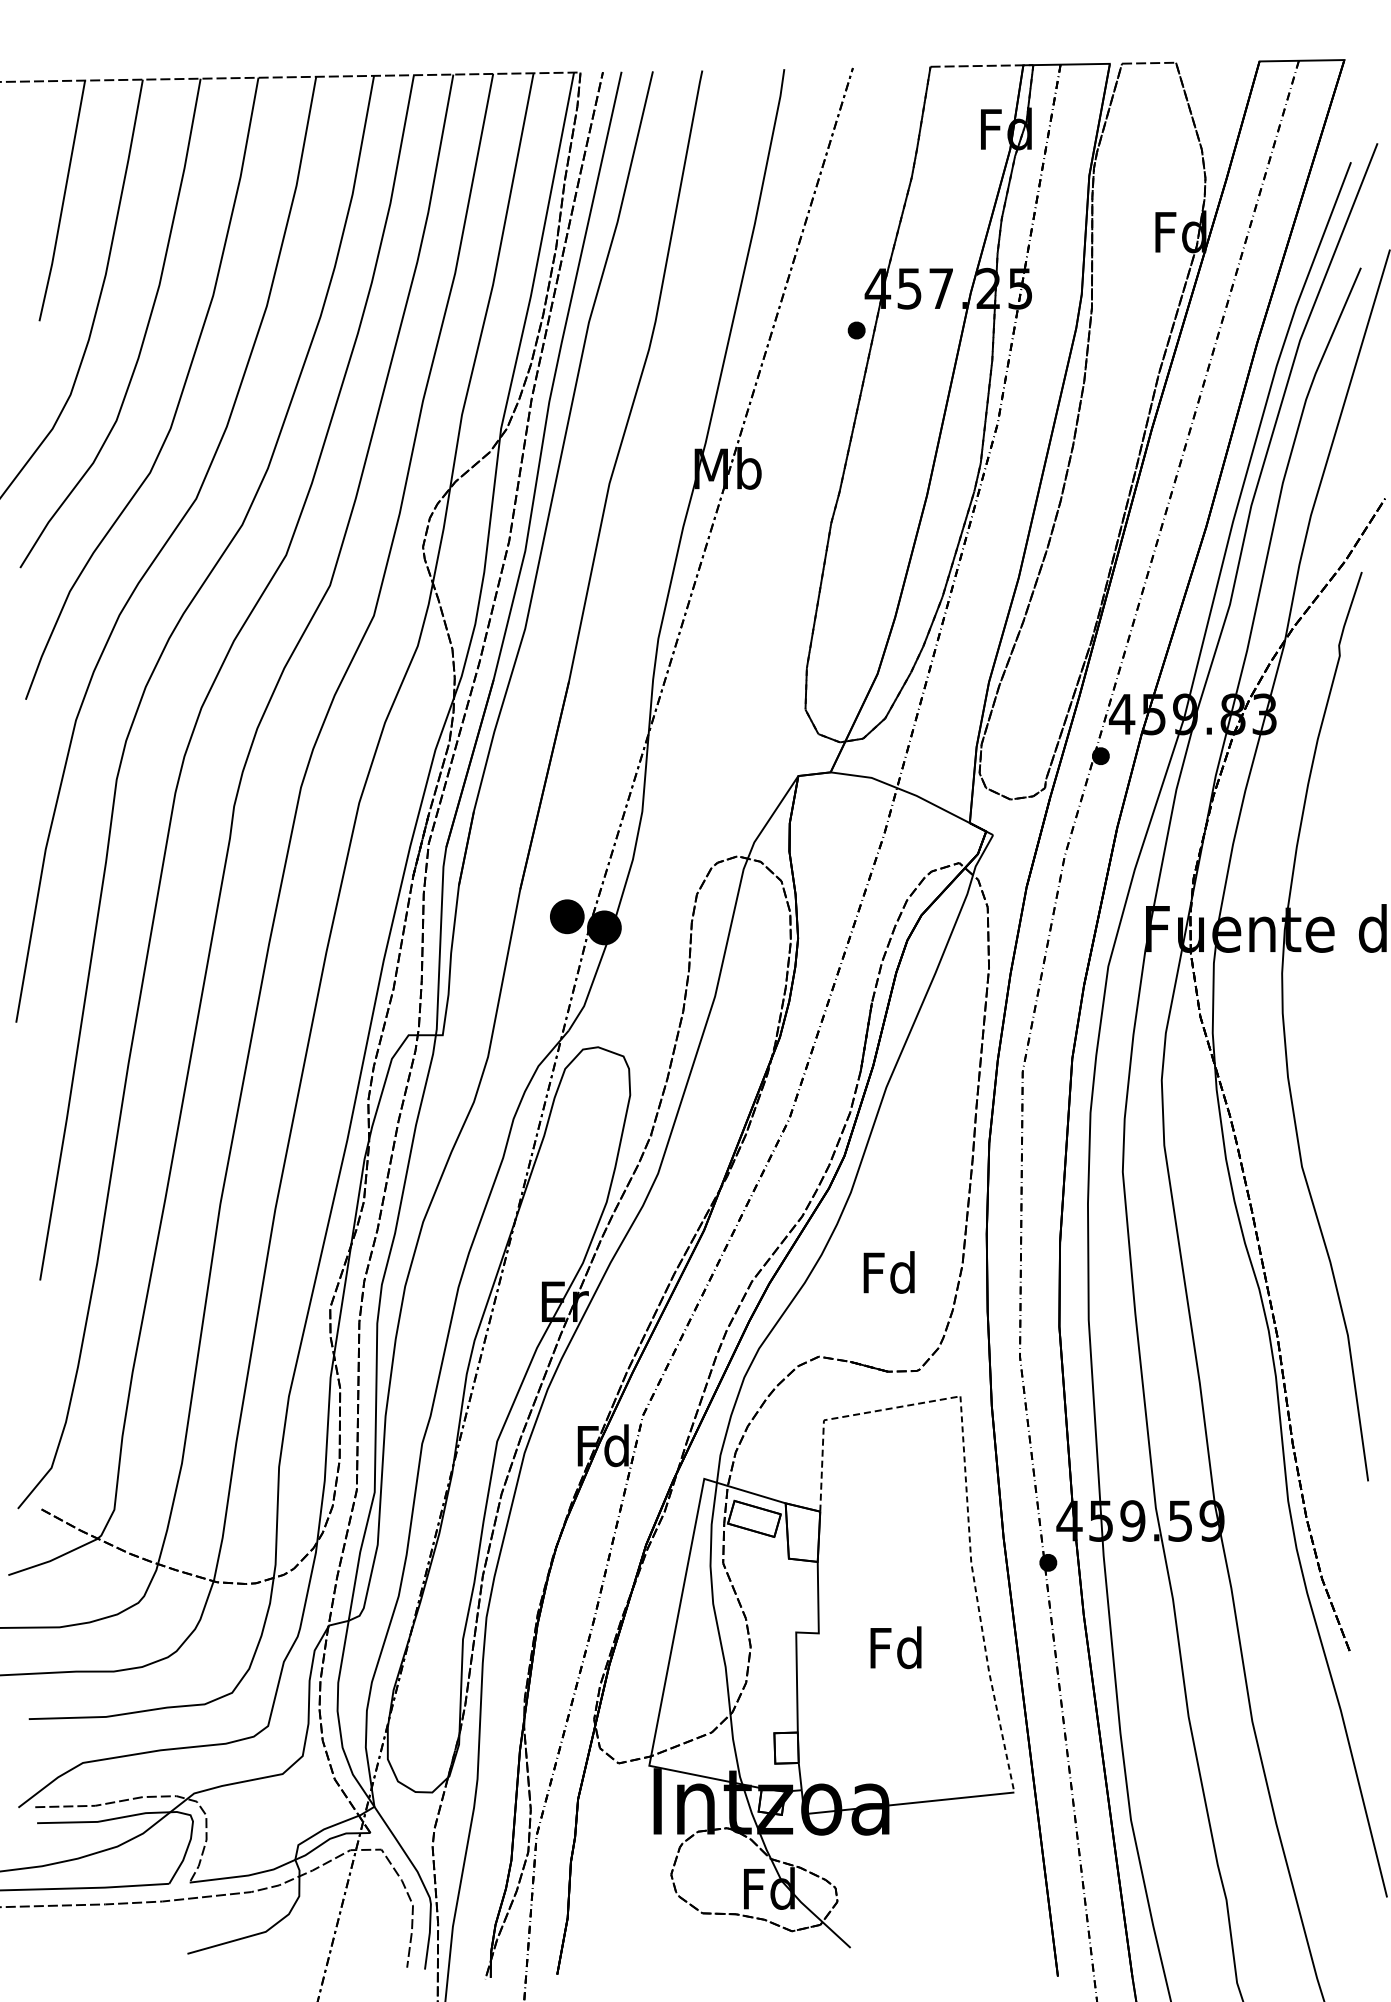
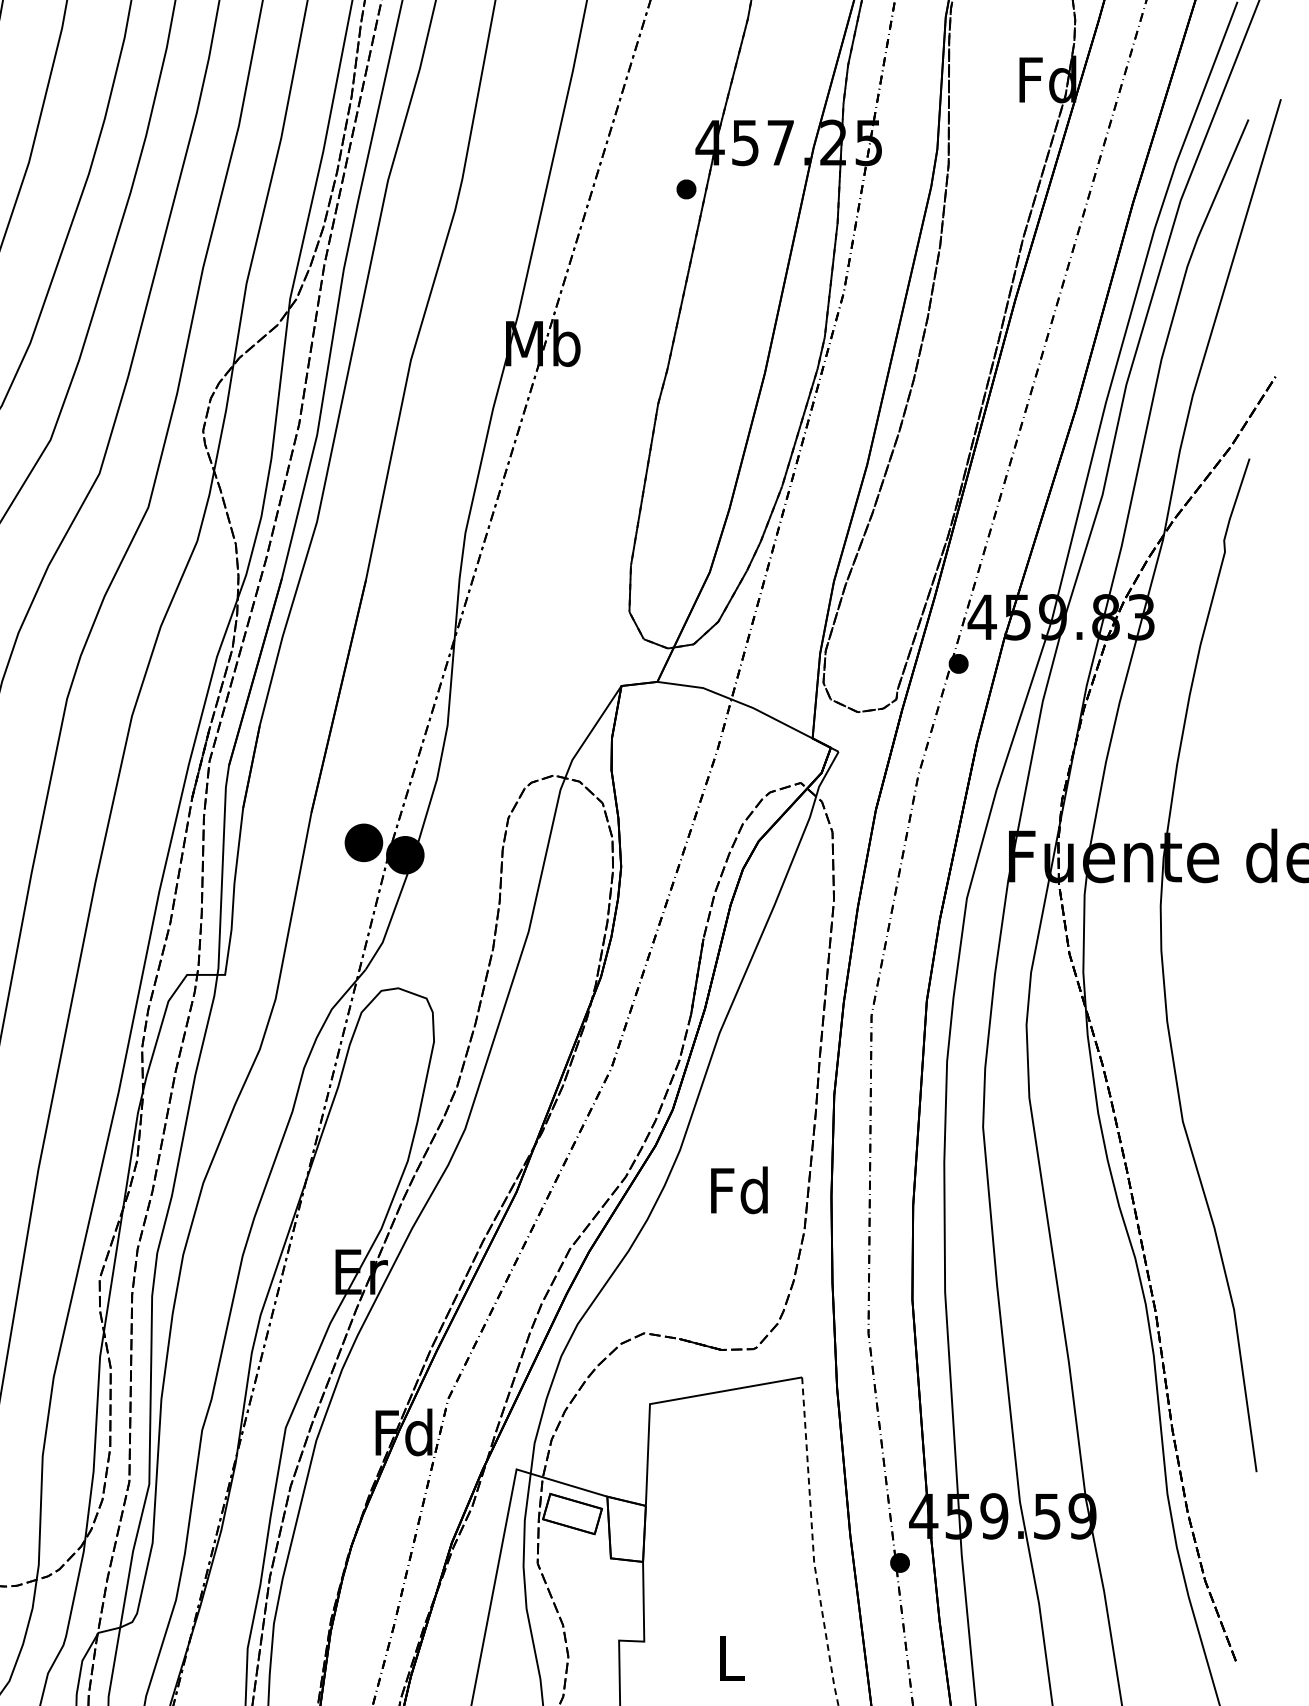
text: (888, 1272) -> (738, 1190), moved
line: (846, 1416) -> (675, 1399), dashed -> solid
text: (895, 1647) -> (729, 1657), Fd -> L

